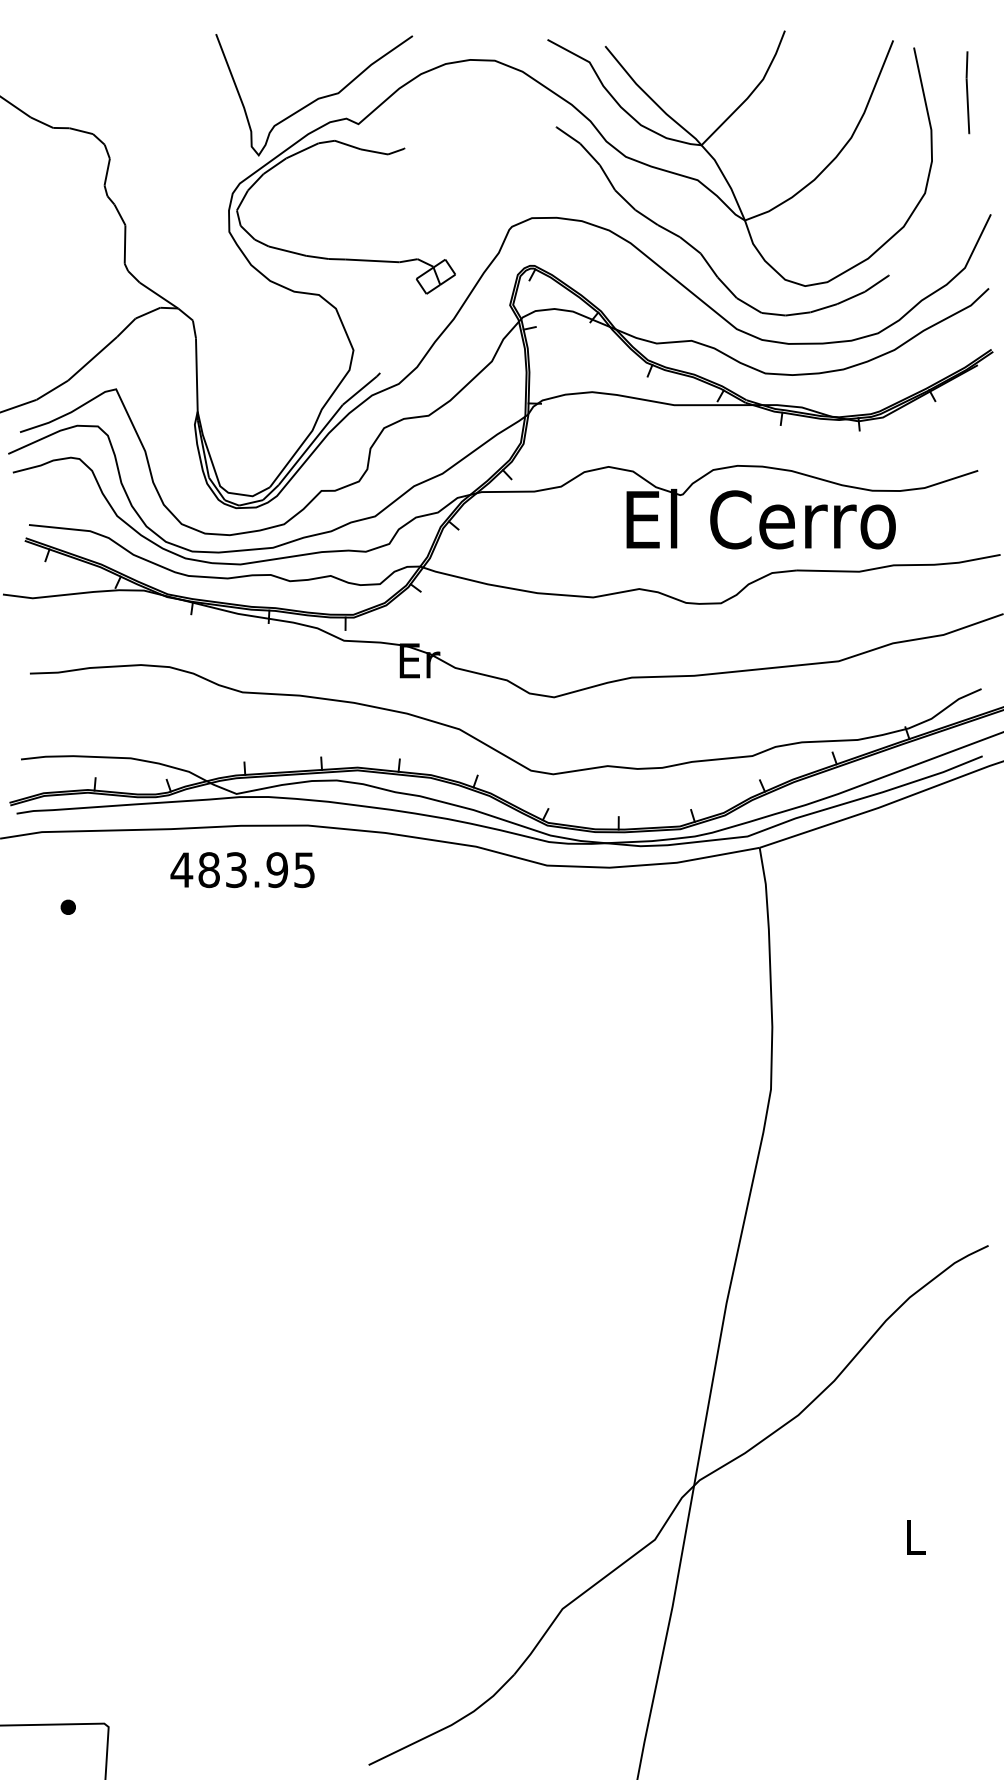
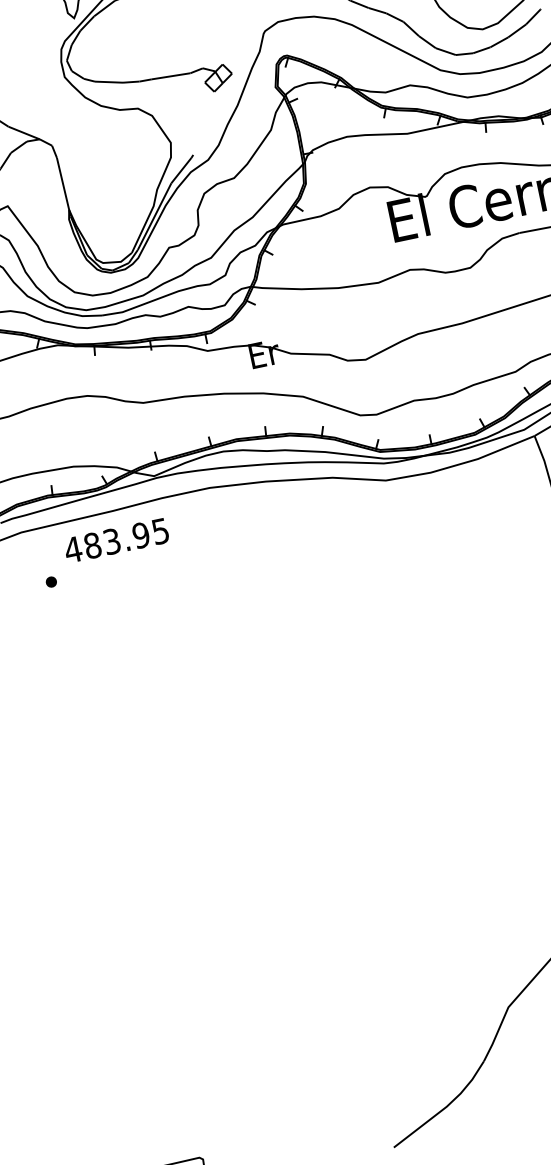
text: (242, 870) -> (116, 540), moved

